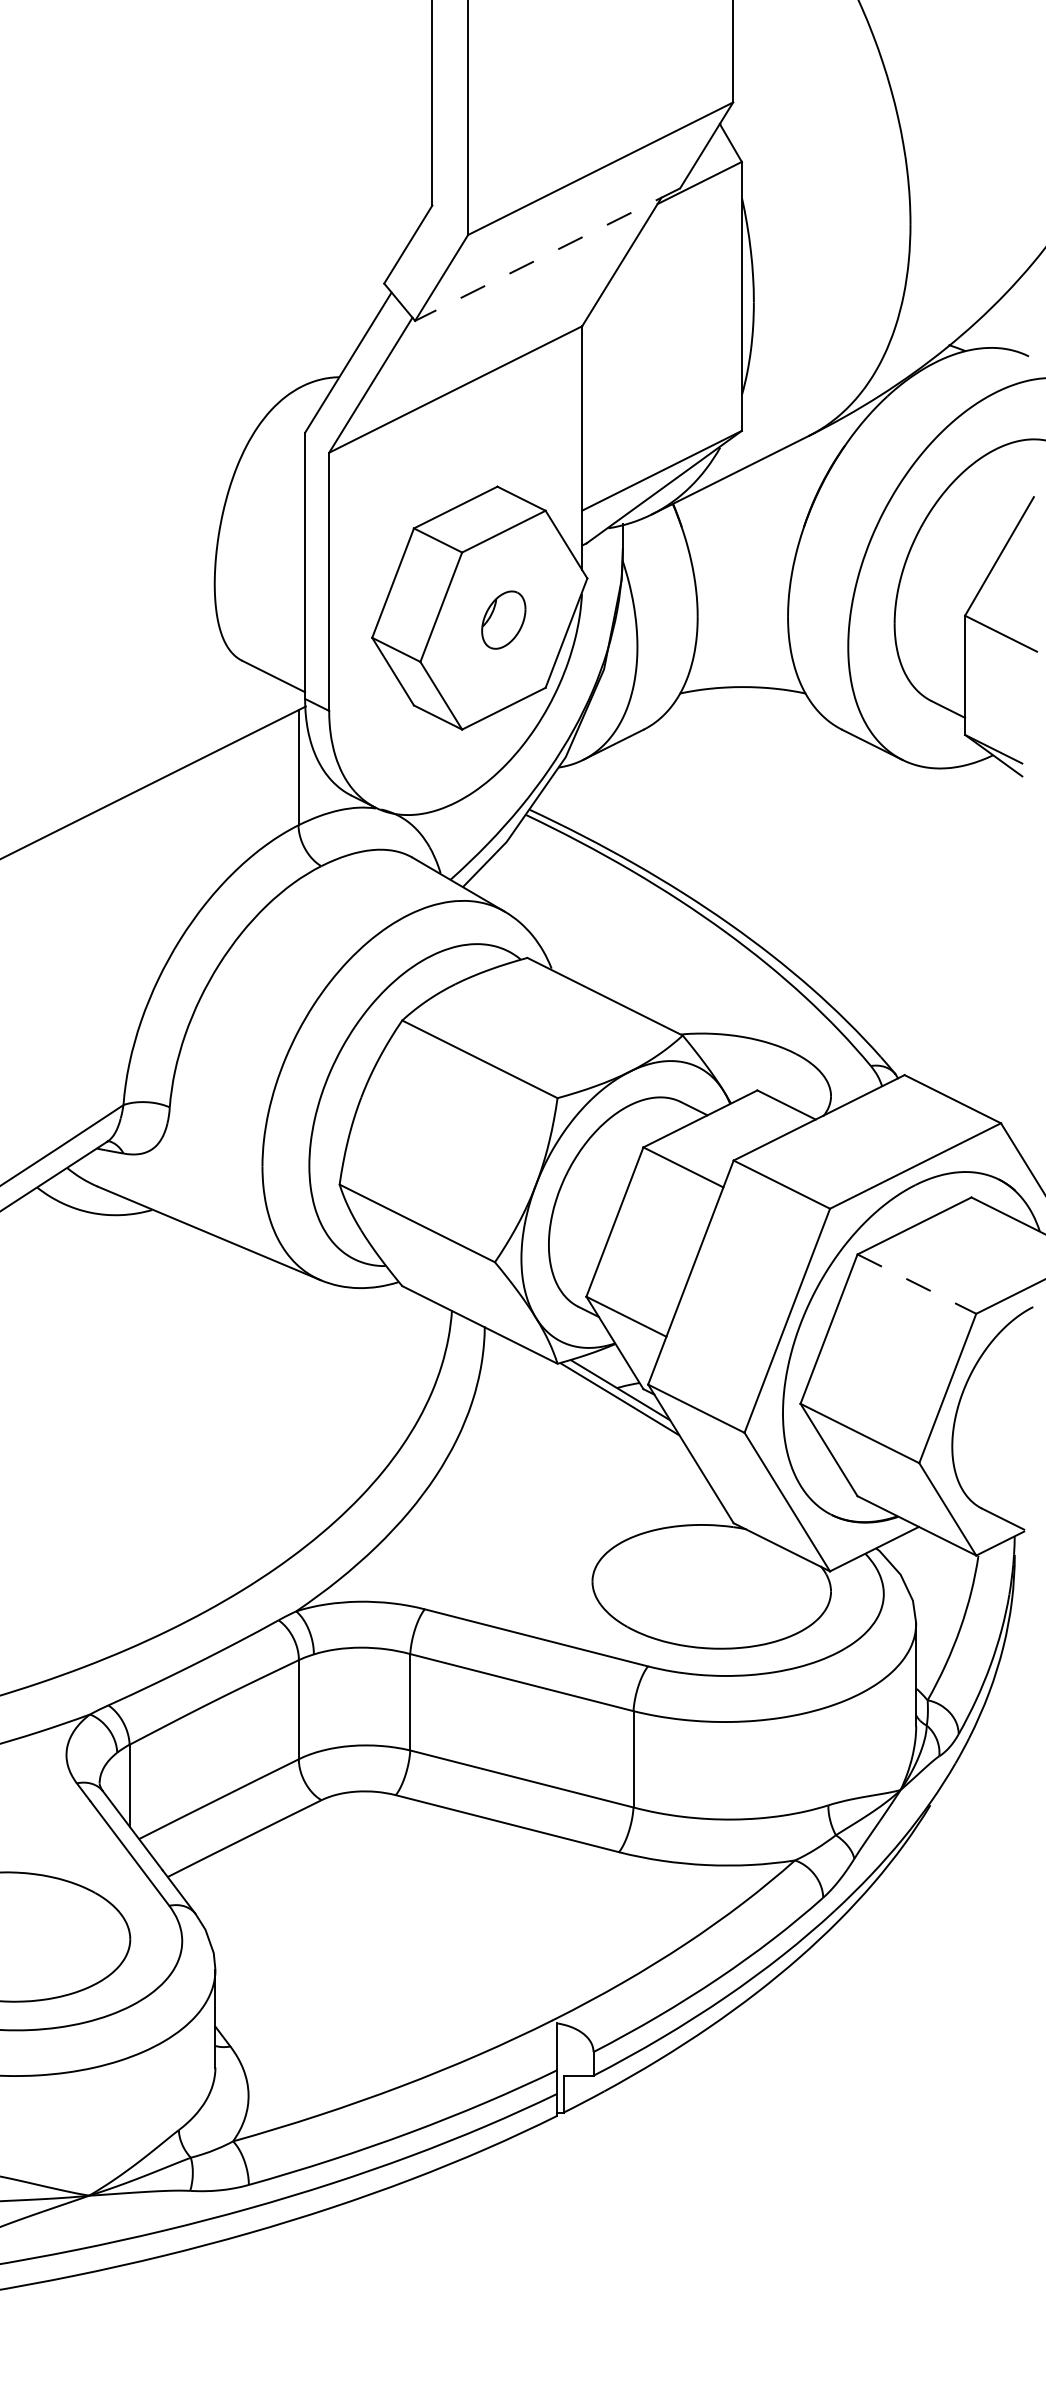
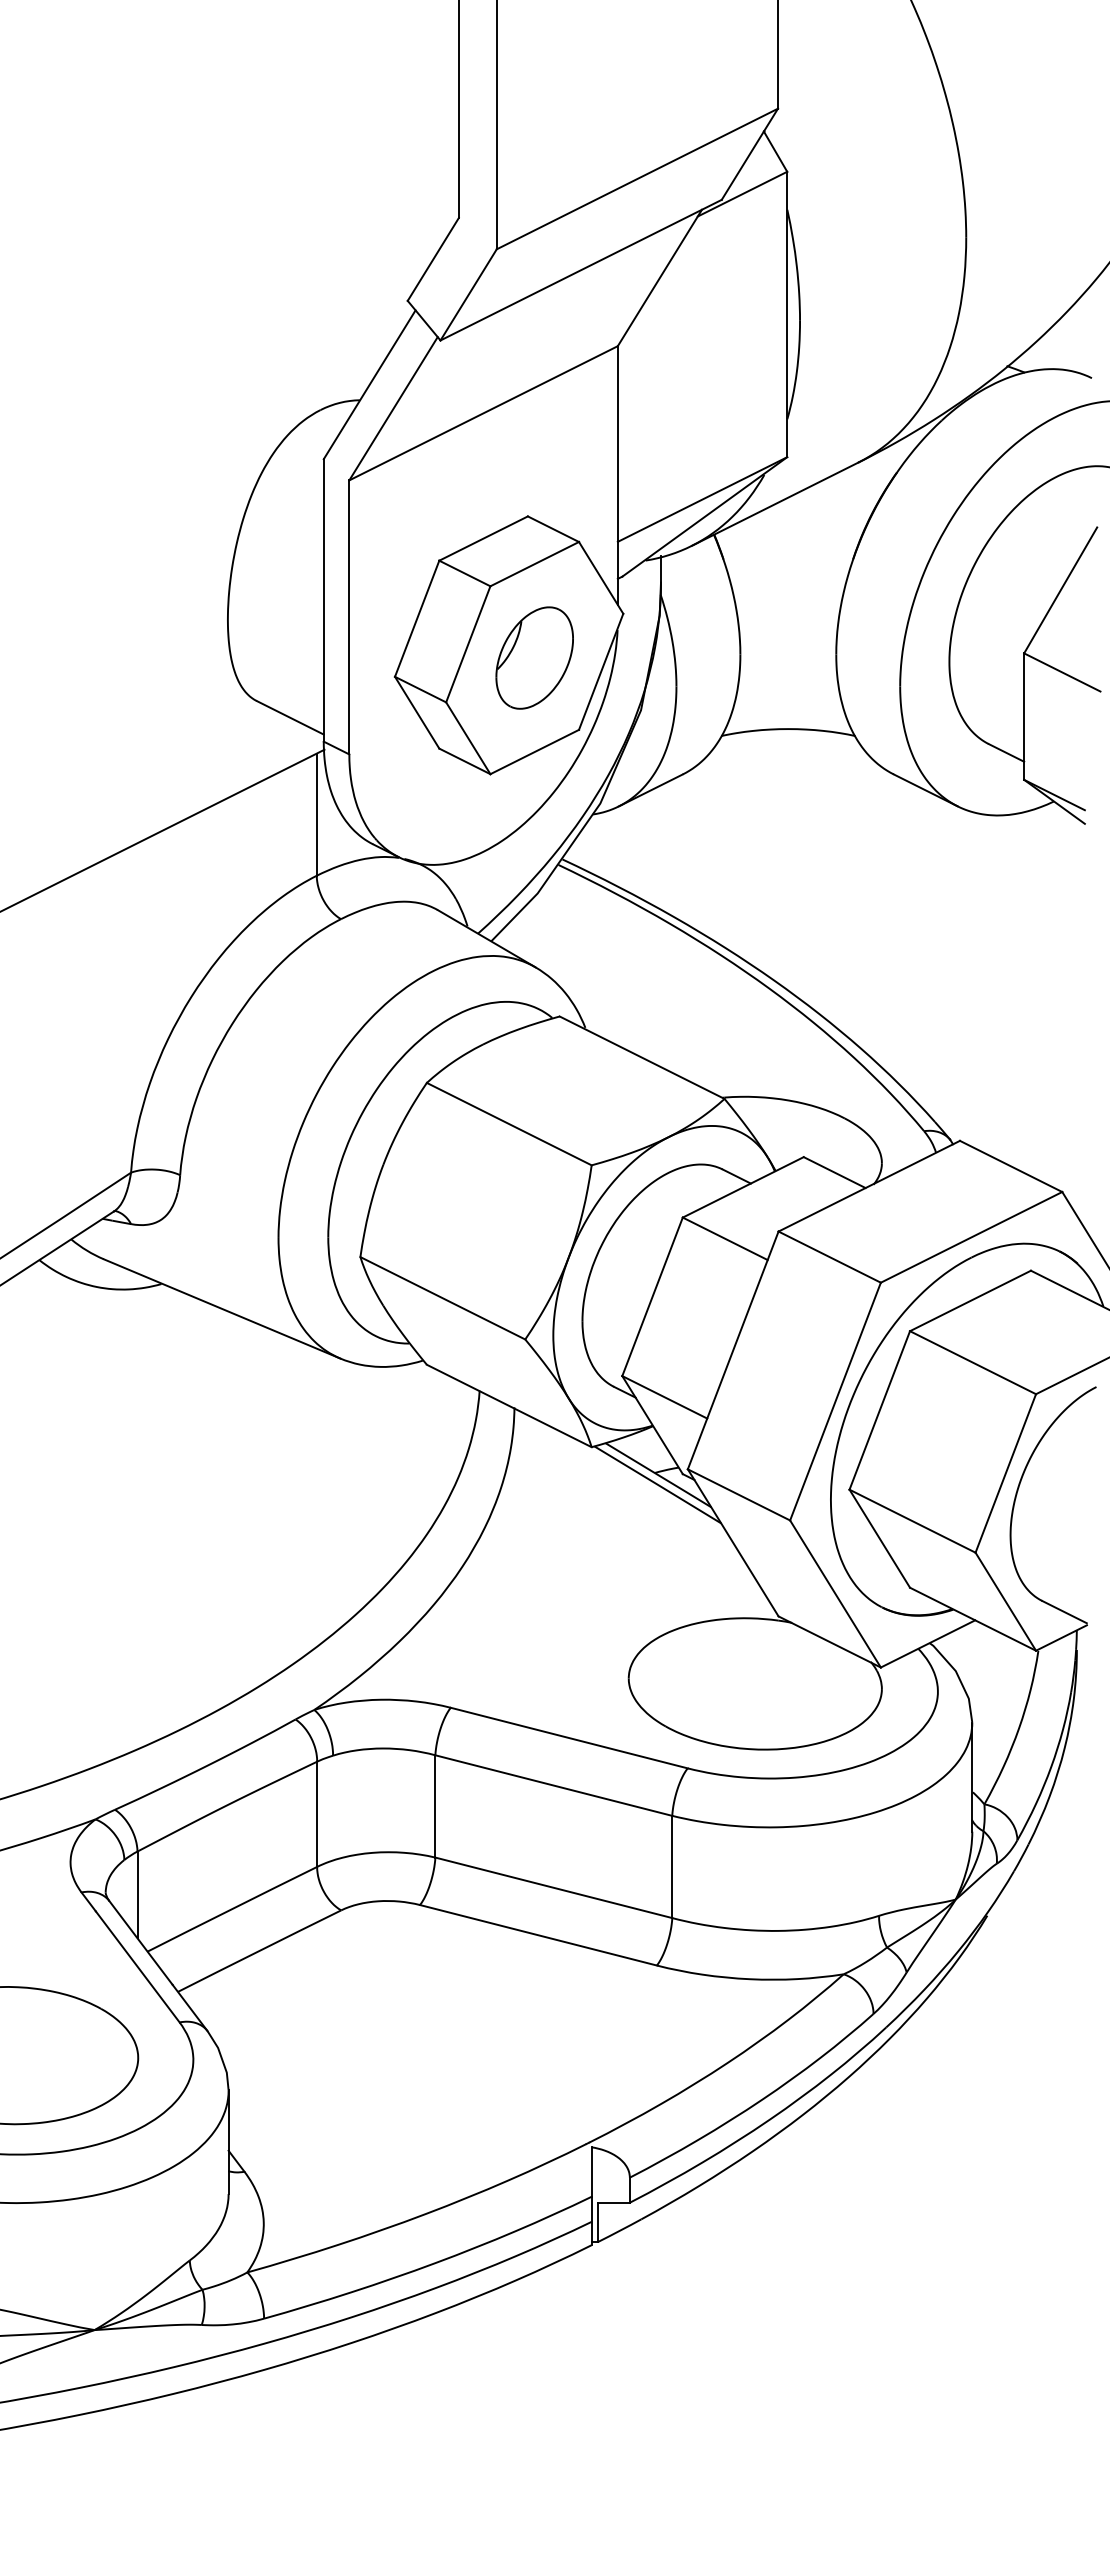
line: (547, 254) -> (580, 270), dashed -> solid
part: (503, 619) -> (534, 657), size x1.67
line: (917, 1283) -> (973, 1362), dashed -> solid

